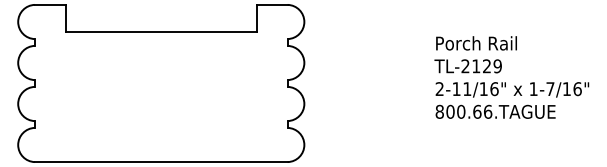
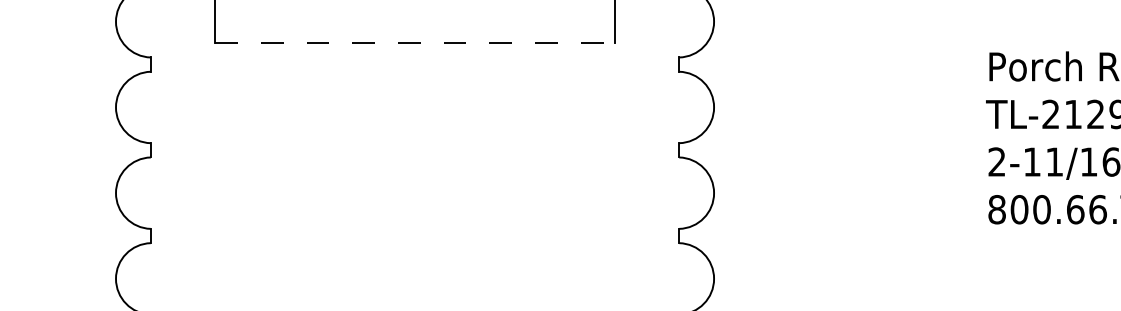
line: (161, 32) -> (415, 43), solid -> dashed

